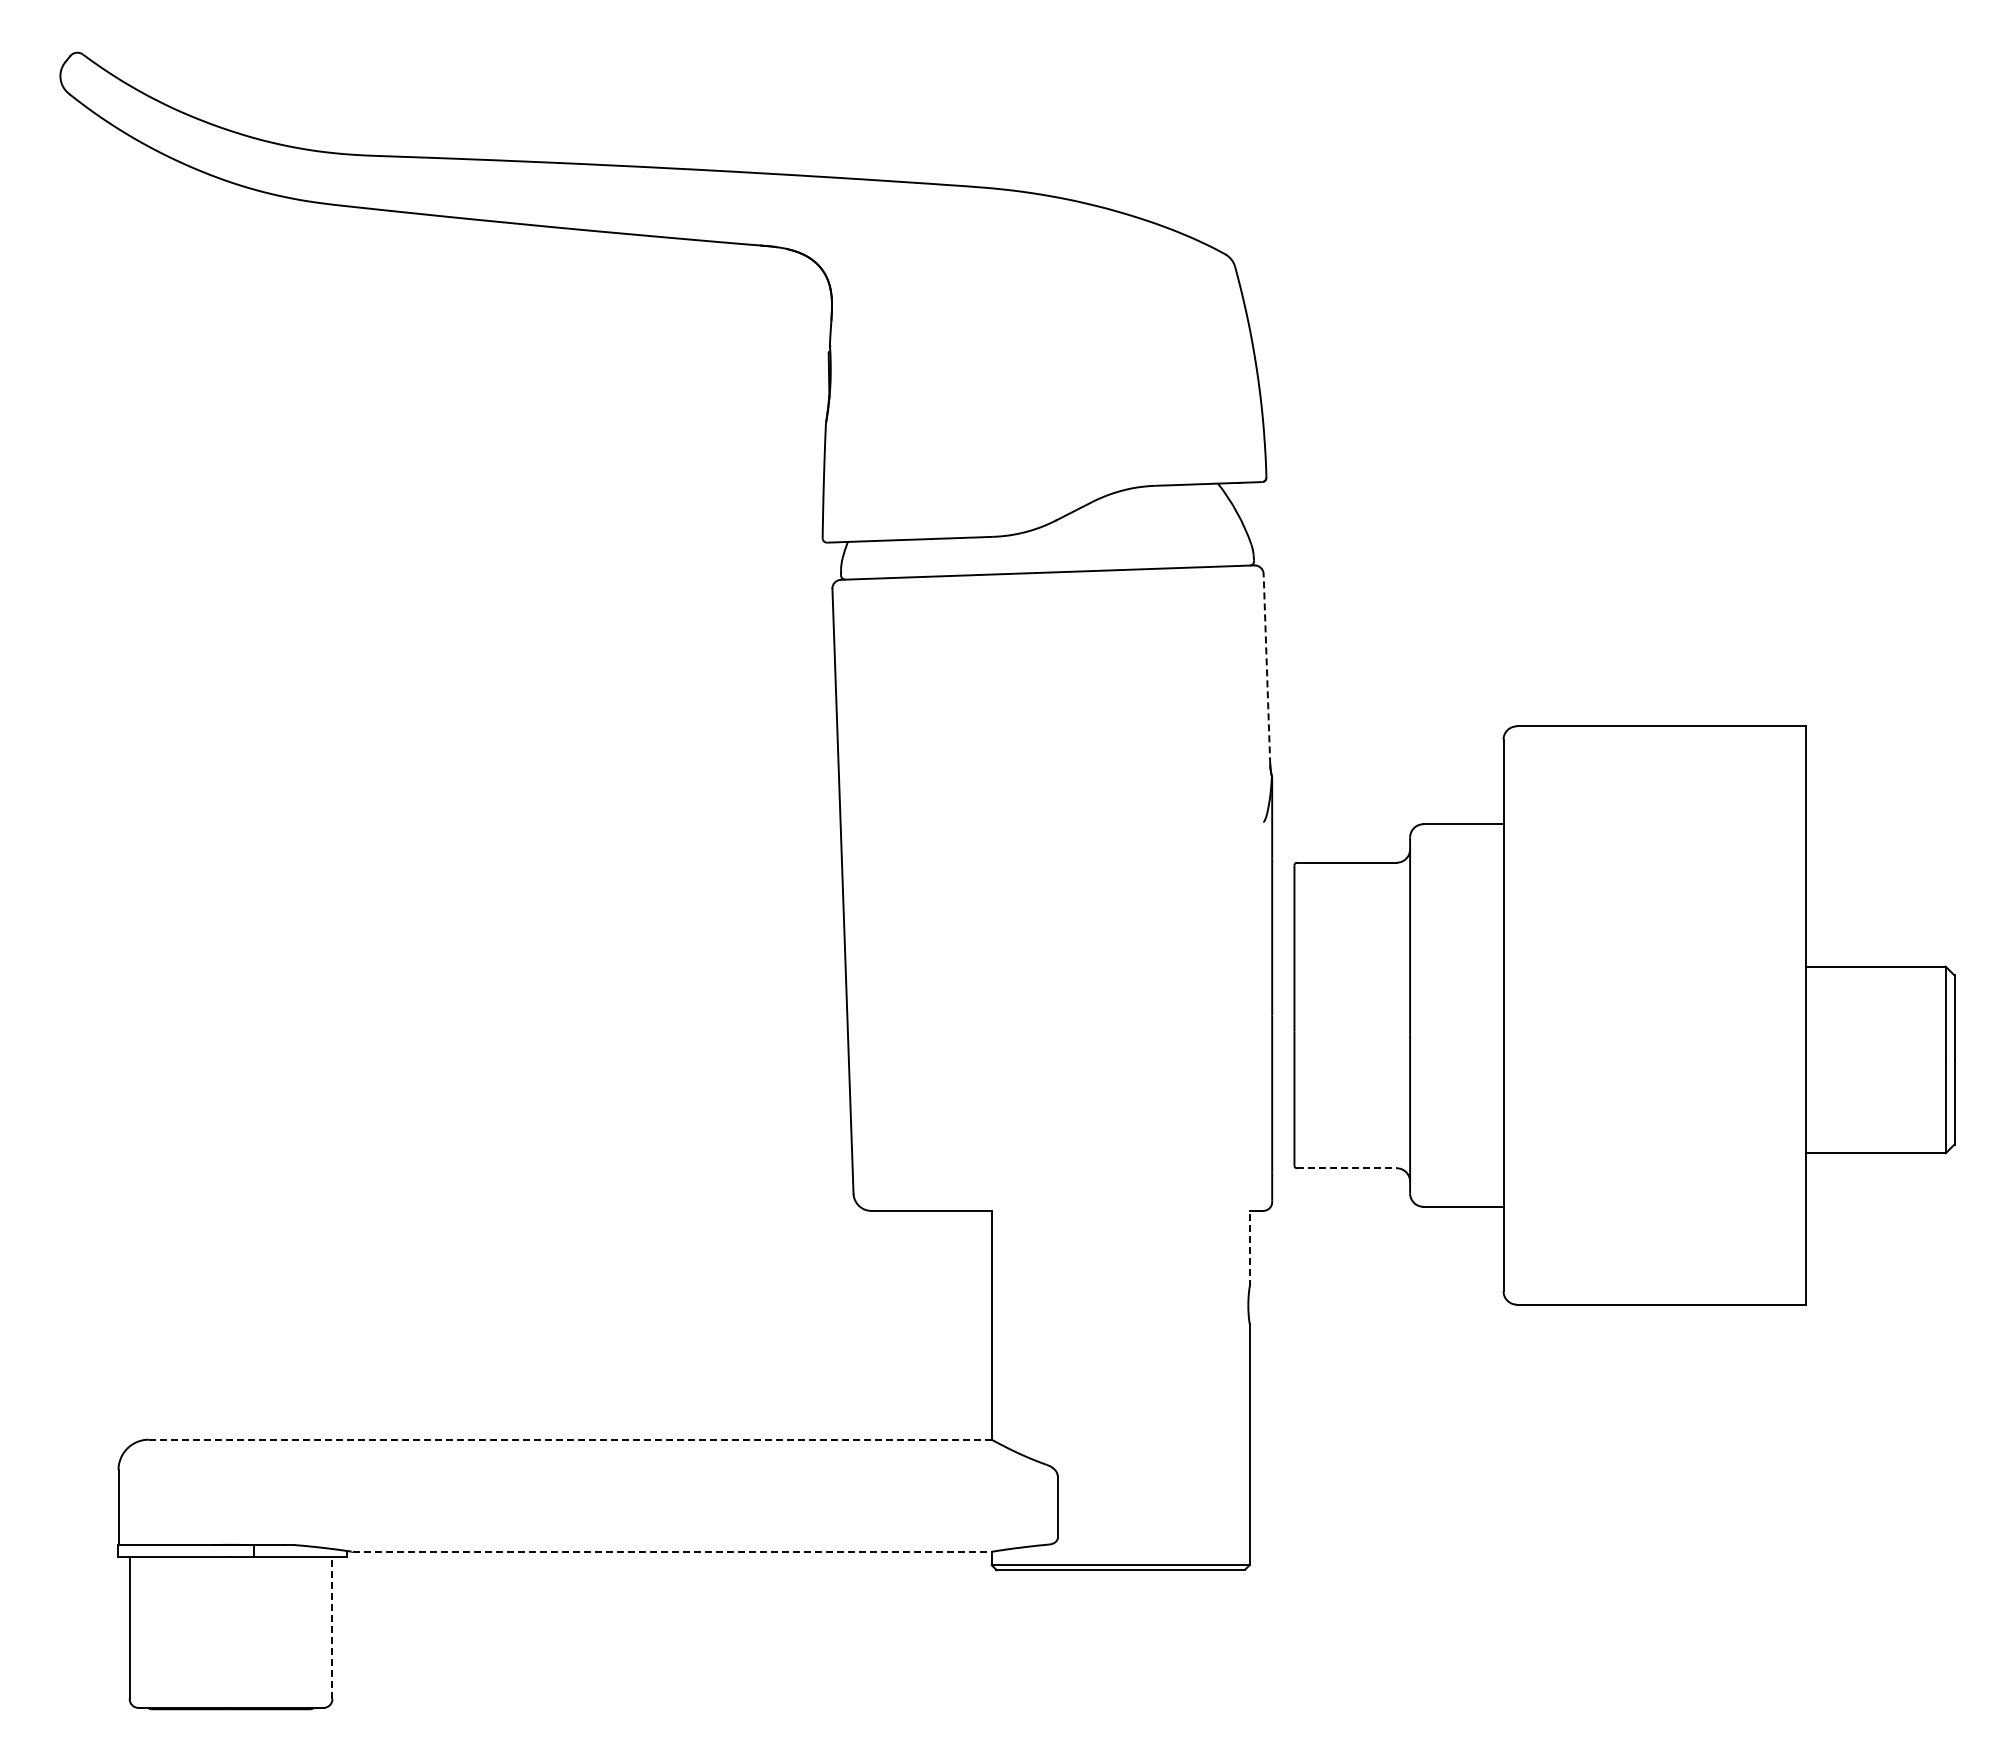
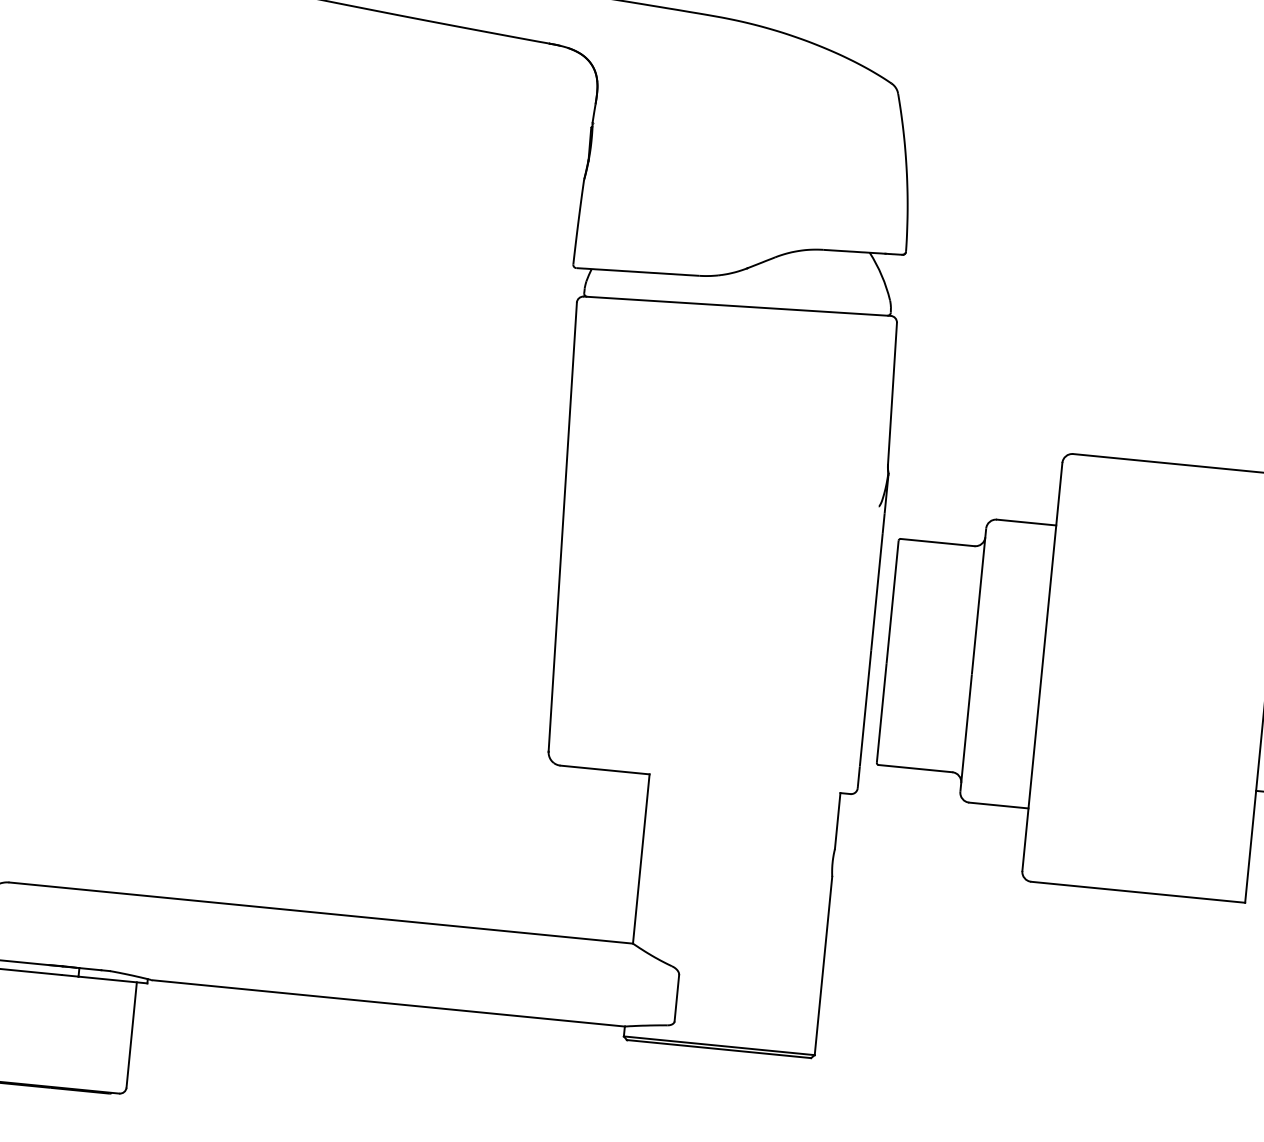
line: (1266, 668) -> (892, 393), dashed -> solid
line: (1346, 1168) -> (915, 768), dashed -> solid
line: (1249, 1248) -> (837, 820), dashed -> solid
line: (569, 1439) -> (320, 912), dashed -> solid
line: (672, 1551) -> (388, 1003), dashed -> solid
line: (332, 1627) -> (131, 1034), dashed -> solid

